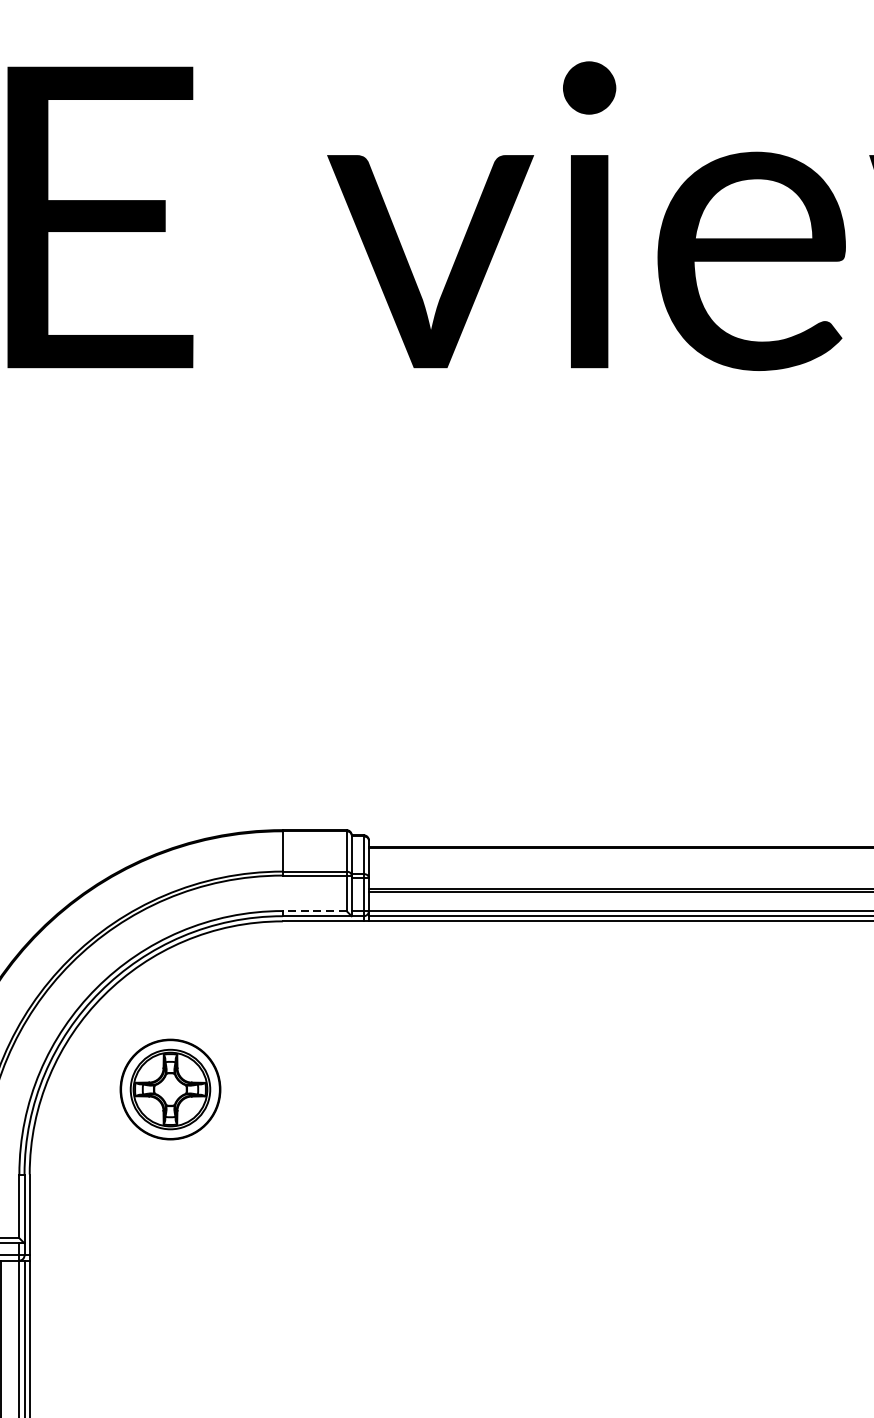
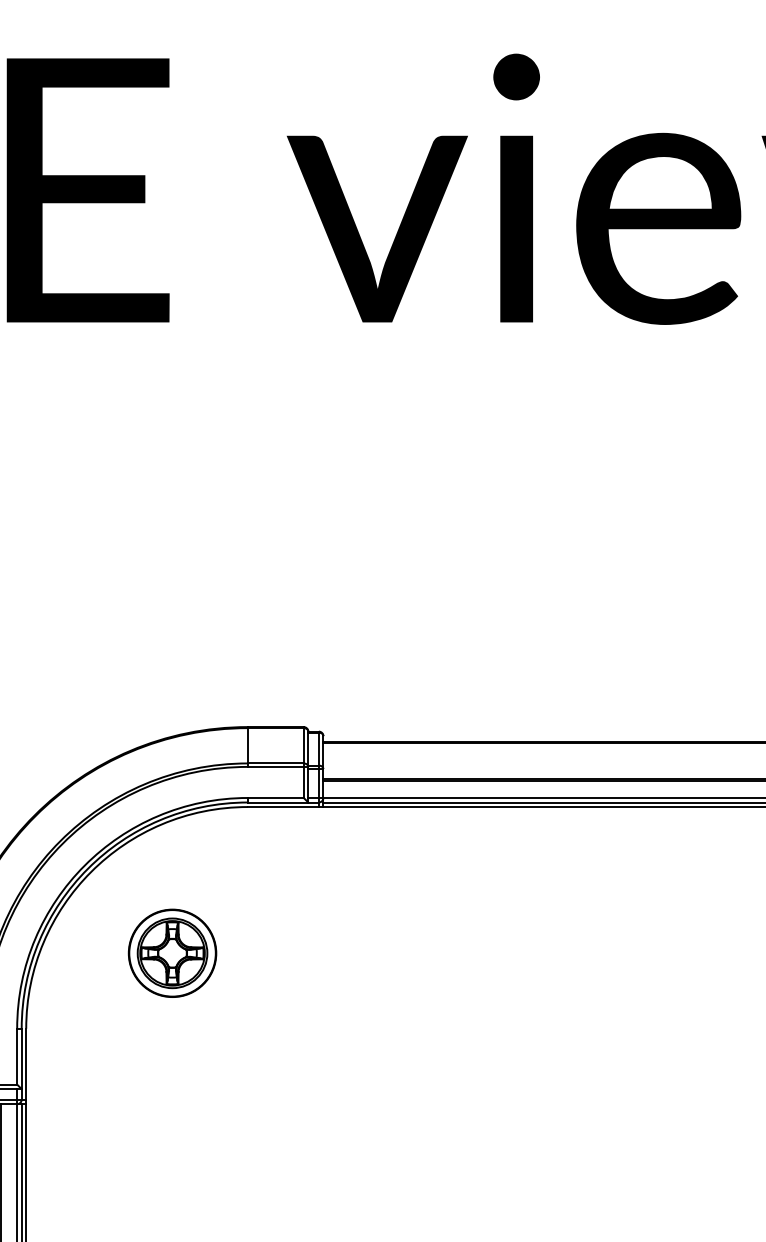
line: (314, 910) -> (275, 797), dashed -> solid
part: (170, 1088) -> (172, 952), moved

